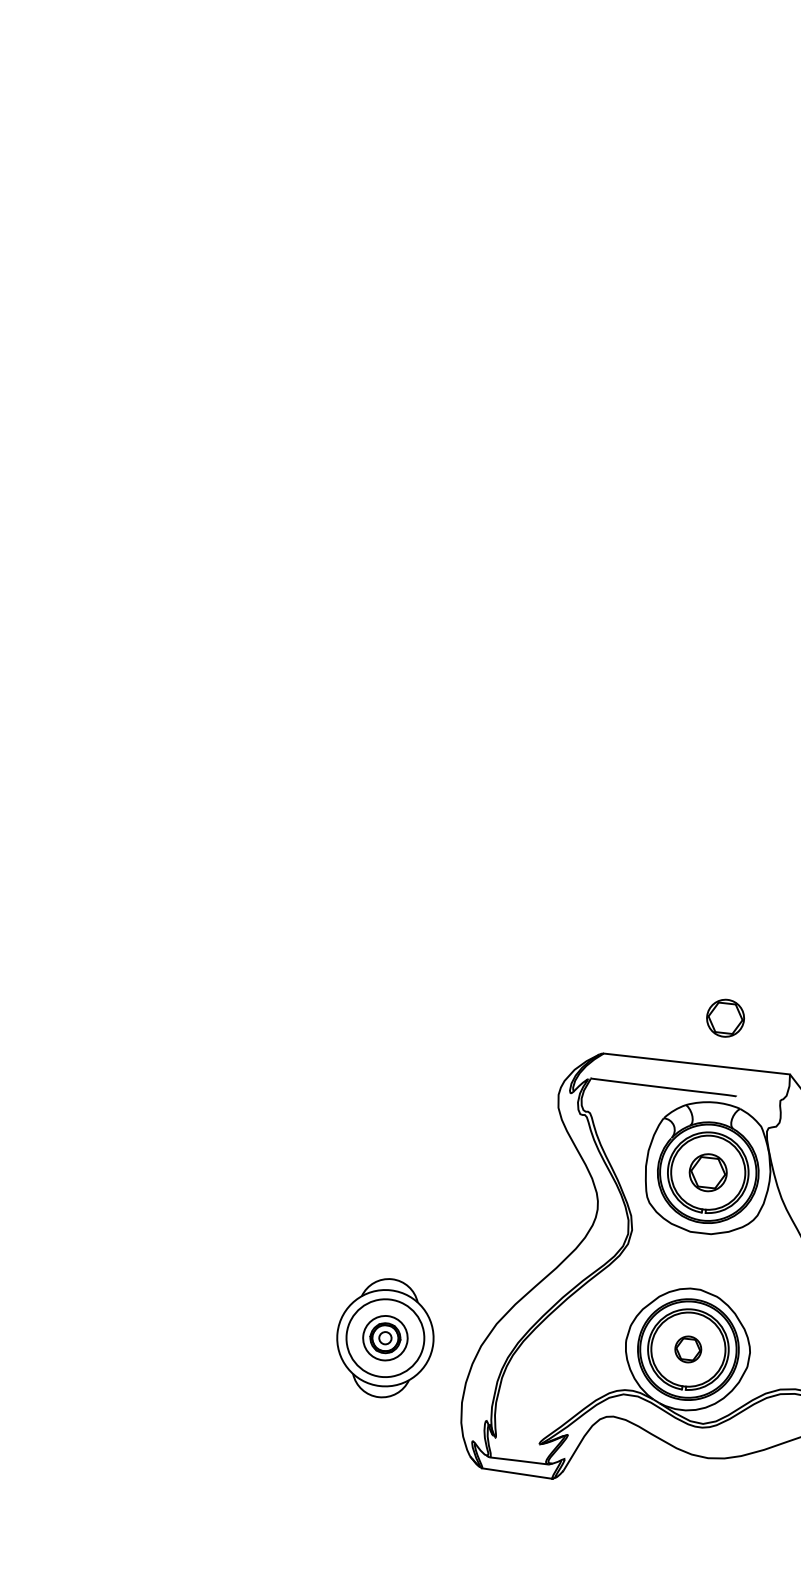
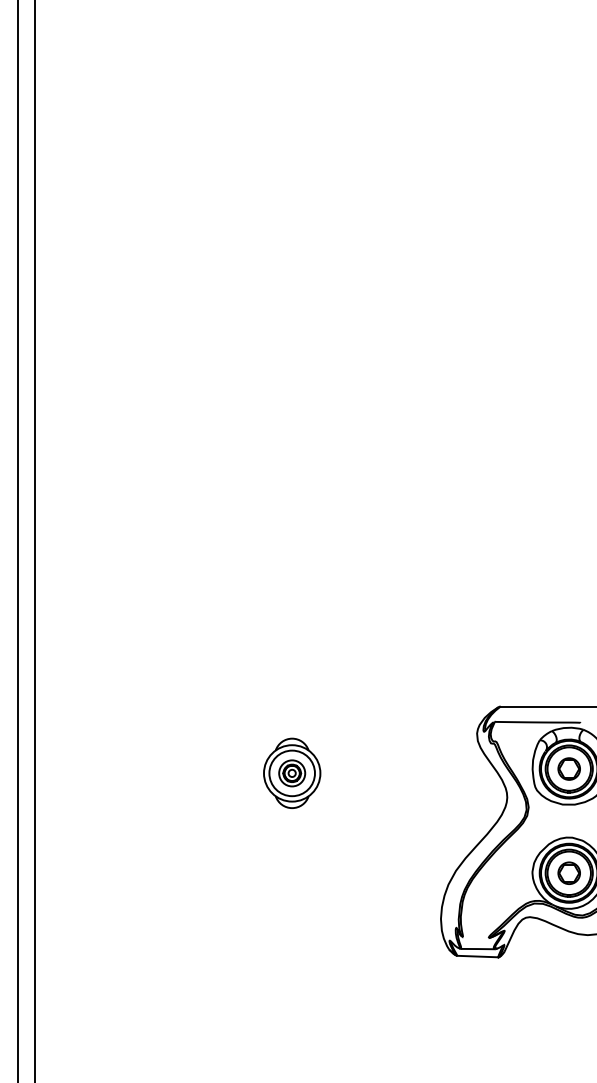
part: (724, 1017) -> (568, 677), removed
part: (386, 1336) -> (292, 772), moved
part: (687, 1348) -> (568, 872), size x1.43

